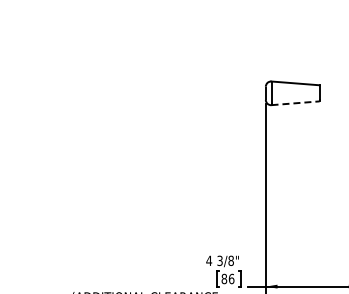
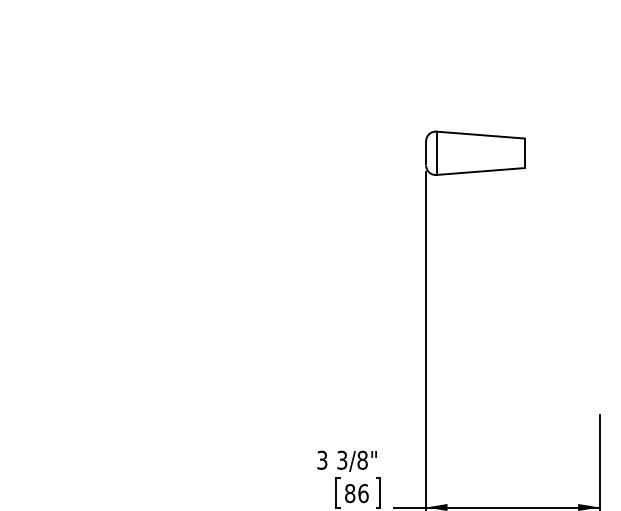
line: (296, 103) -> (482, 171), dashed -> solid
text: (209, 260) -> (322, 459), 4 -> 3

